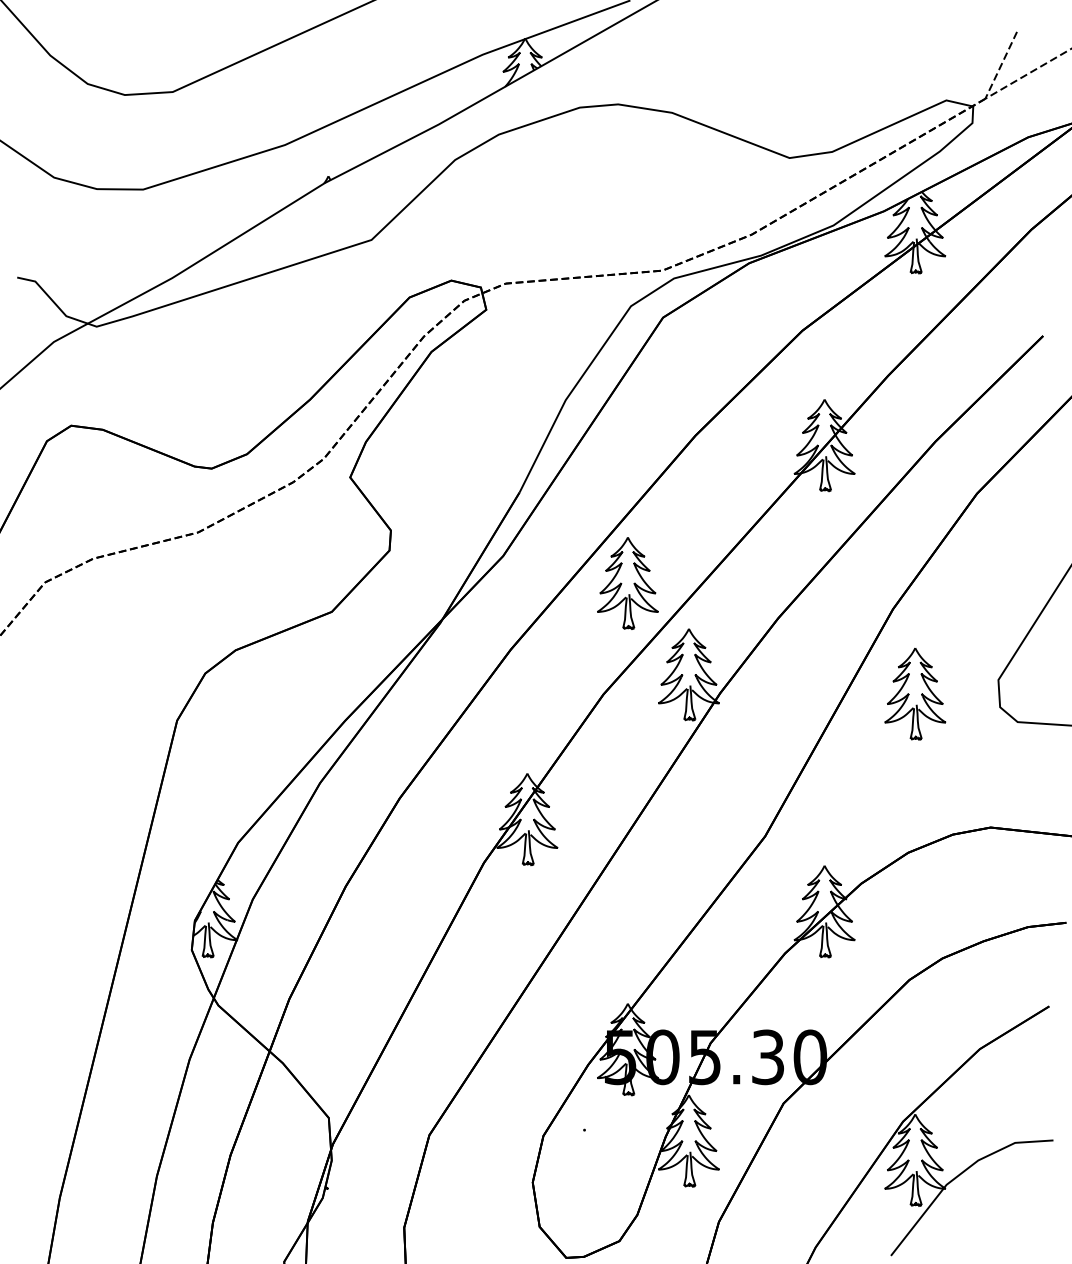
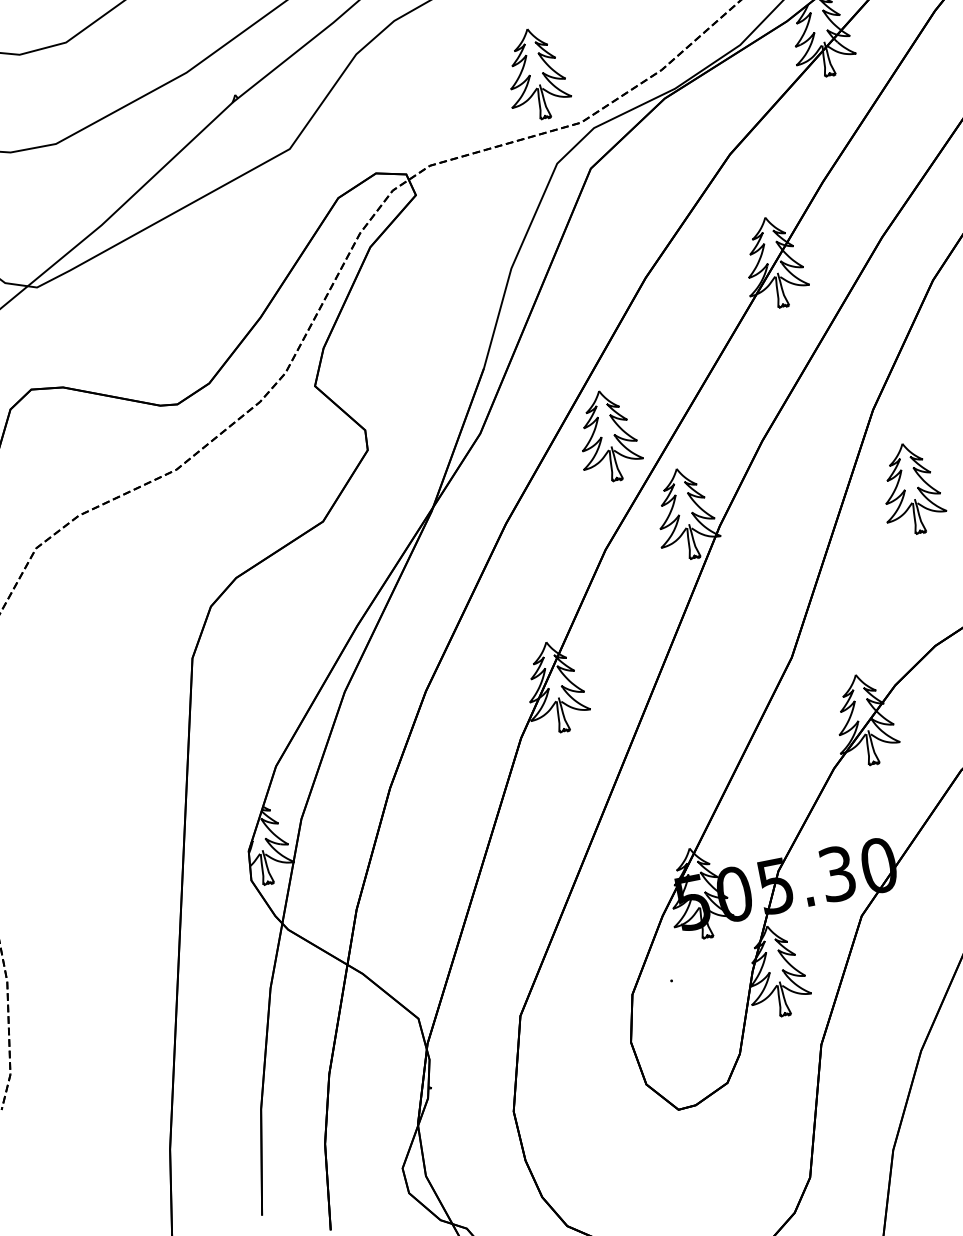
part: (627, 214) -> (535, 74), added

